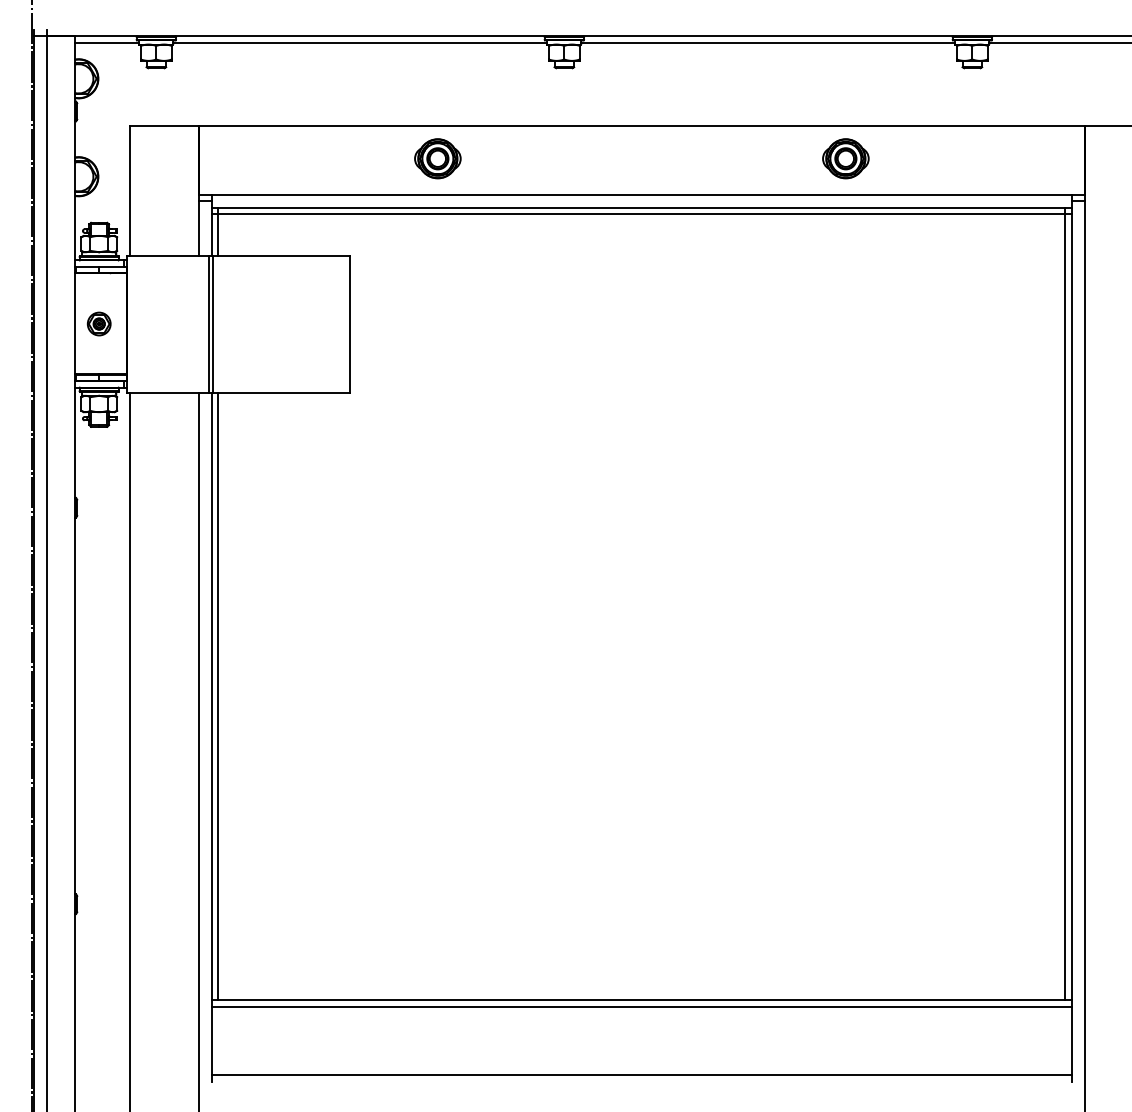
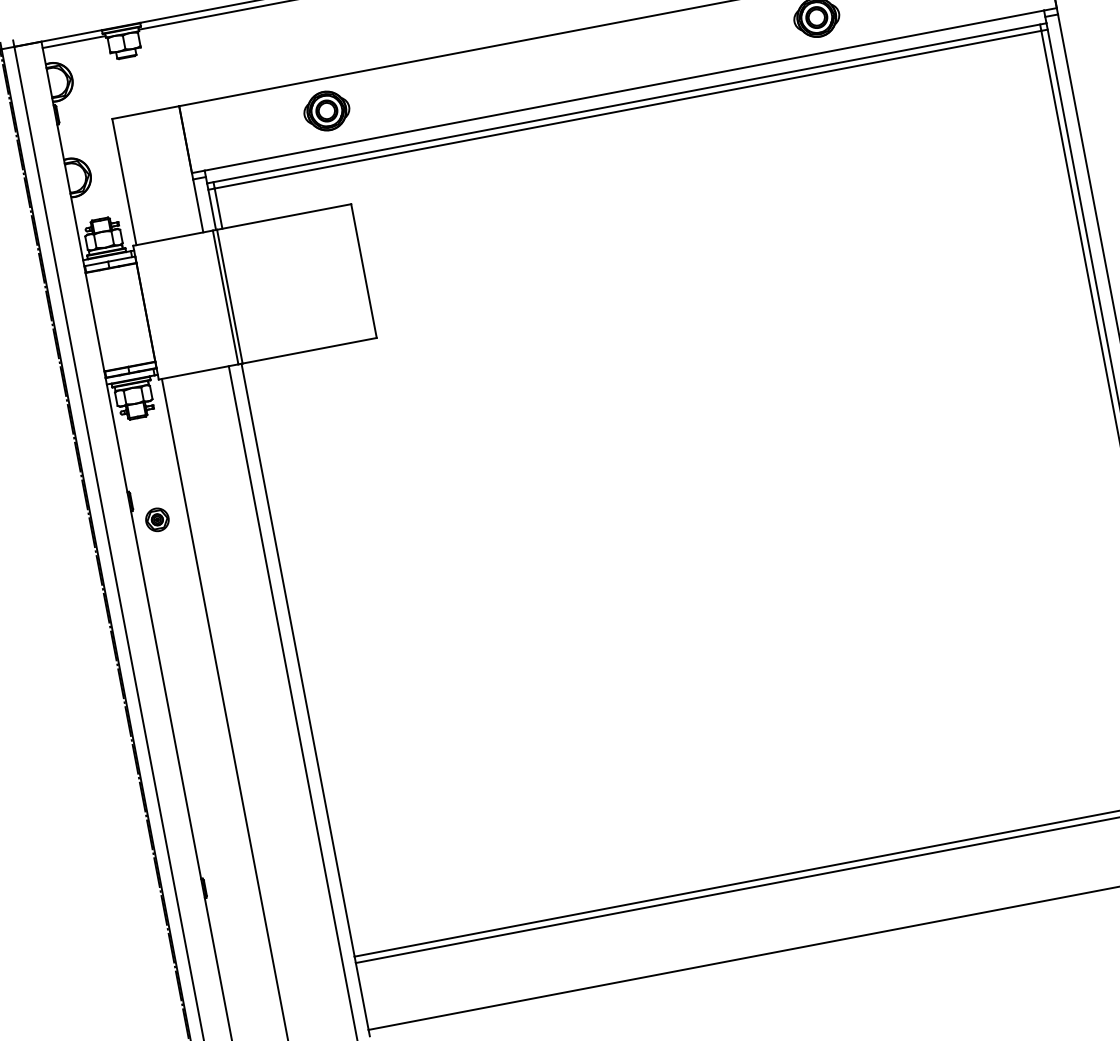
part: (437, 158) -> (326, 110), moved
part: (98, 323) -> (156, 519), moved
line: (218, 696) -> (304, 659), removed

